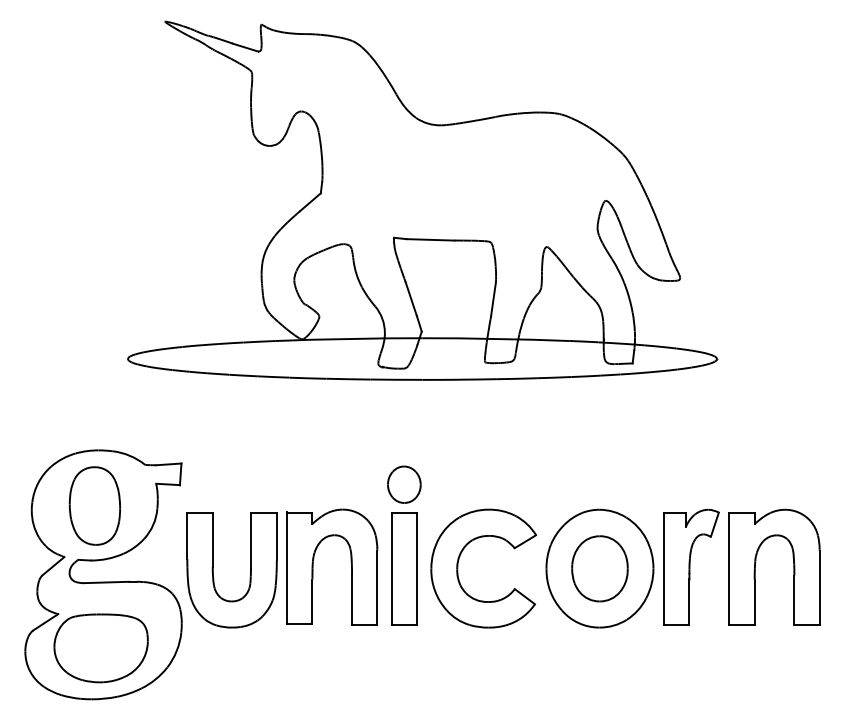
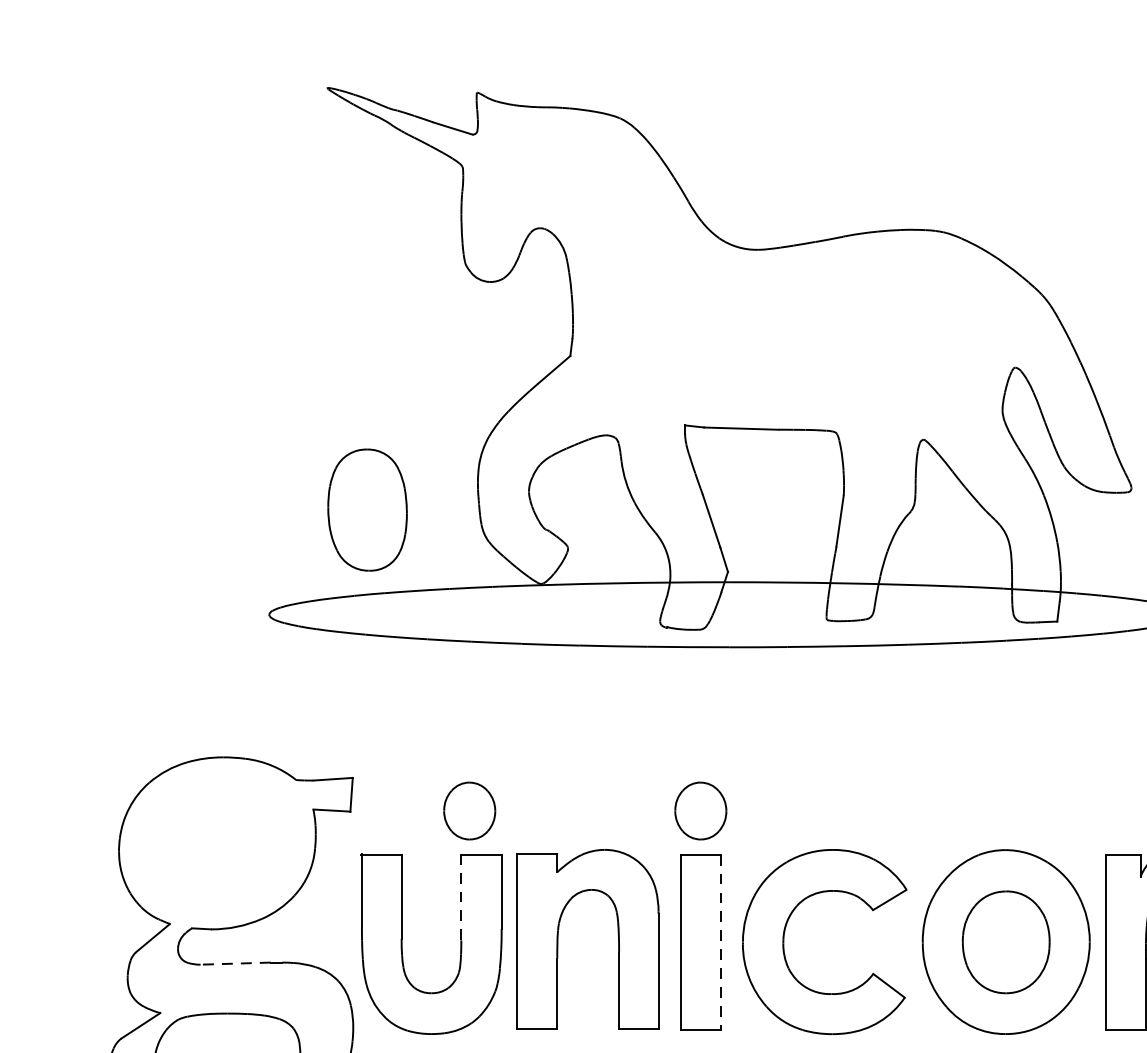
part: (256, 484) -> (469, 810), added
part: (94, 505) -> (366, 509), moved
line: (250, 539) -> (460, 896), solid -> dashed
line: (417, 569) -> (721, 943), solid -> dashed
line: (105, 582) -> (234, 963), solid -> dashed

